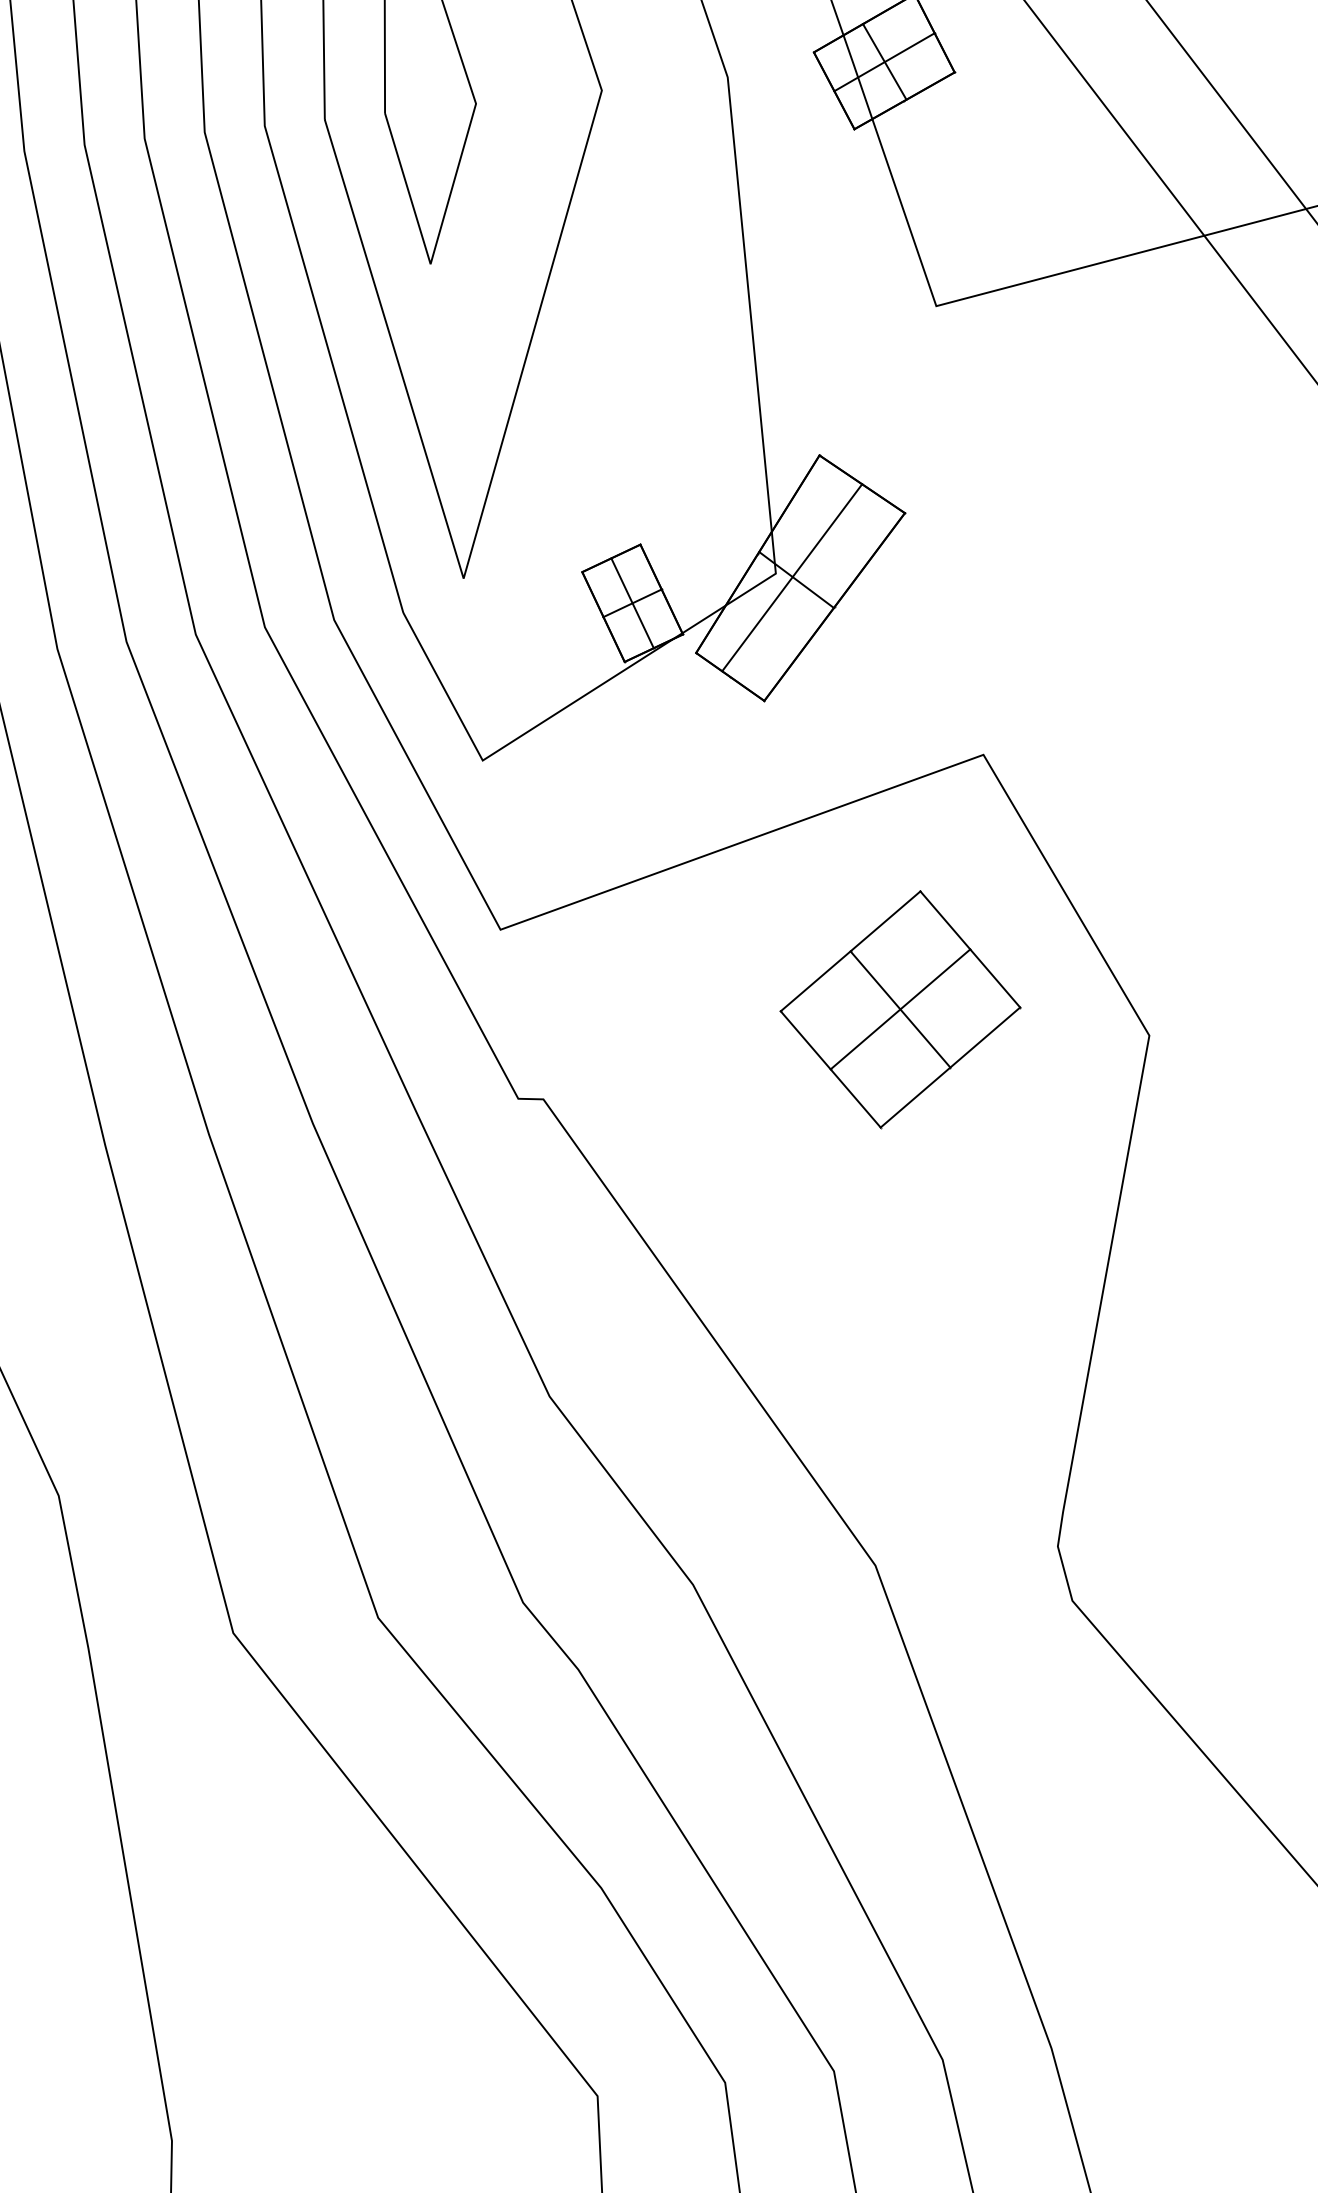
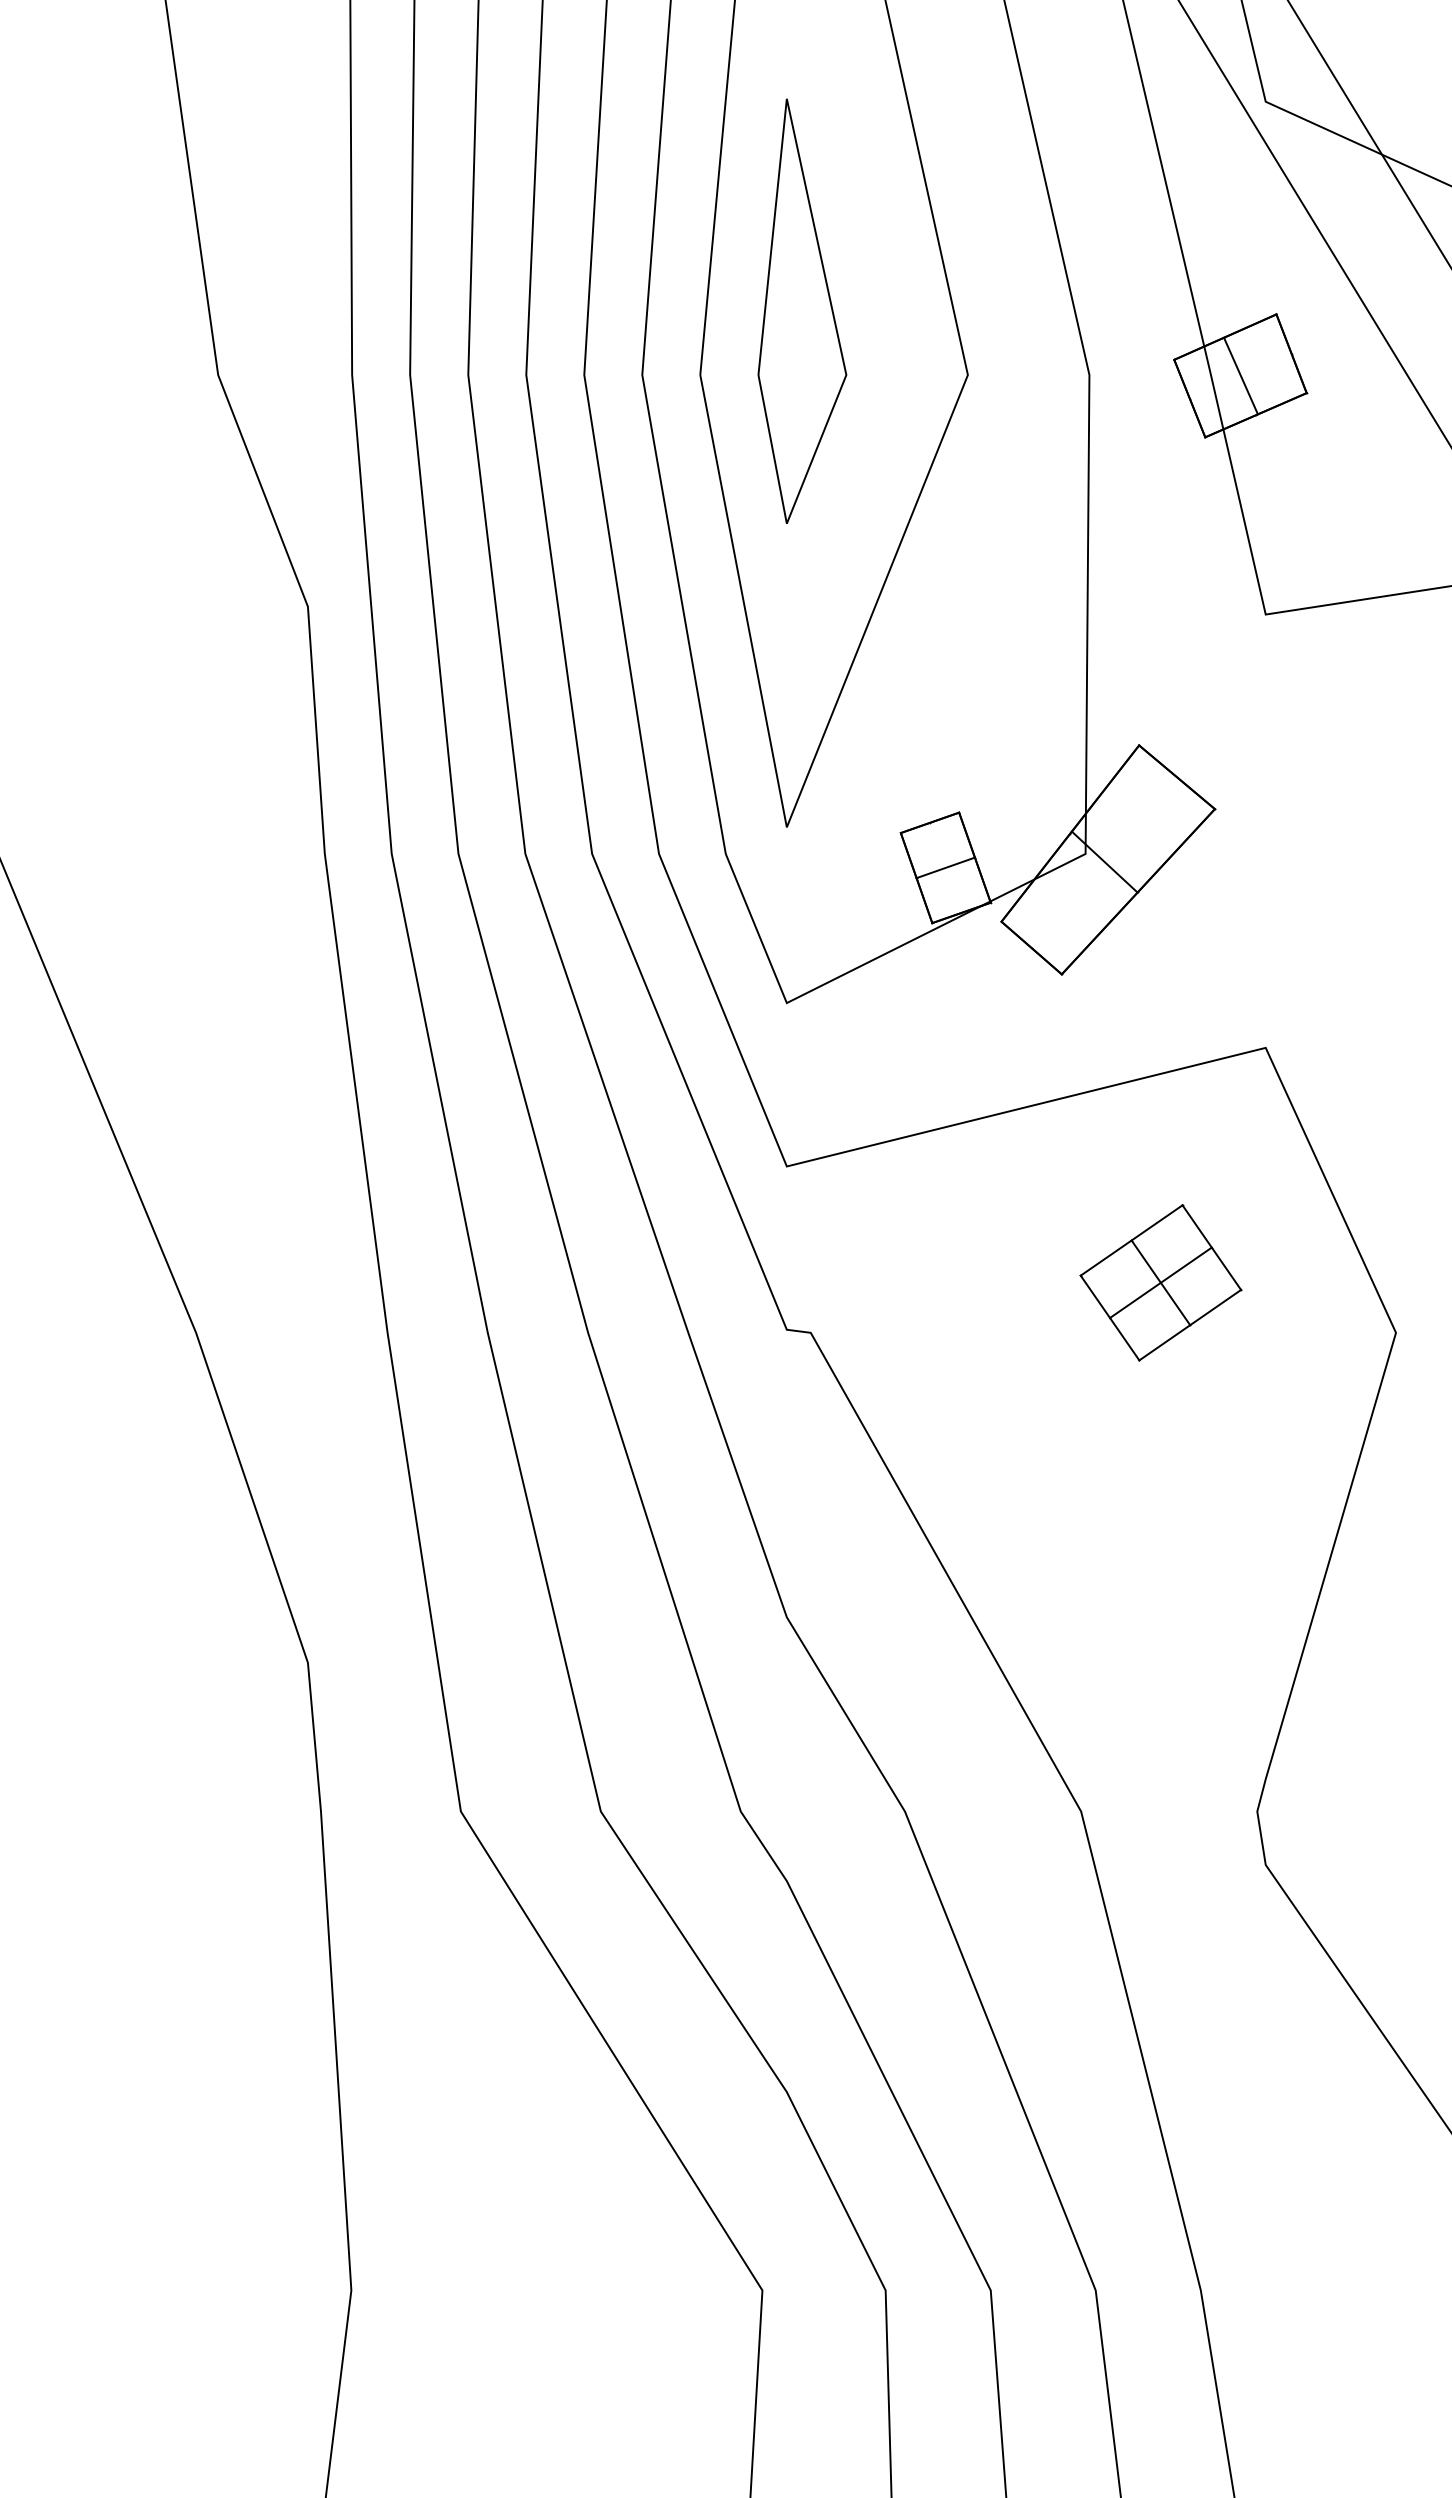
line: (884, 61) -> (1240, 375), removed
line: (791, 577) -> (1100, 859), removed
line: (632, 602) -> (945, 867), removed
part: (900, 1009) -> (1160, 1282), size x0.7

